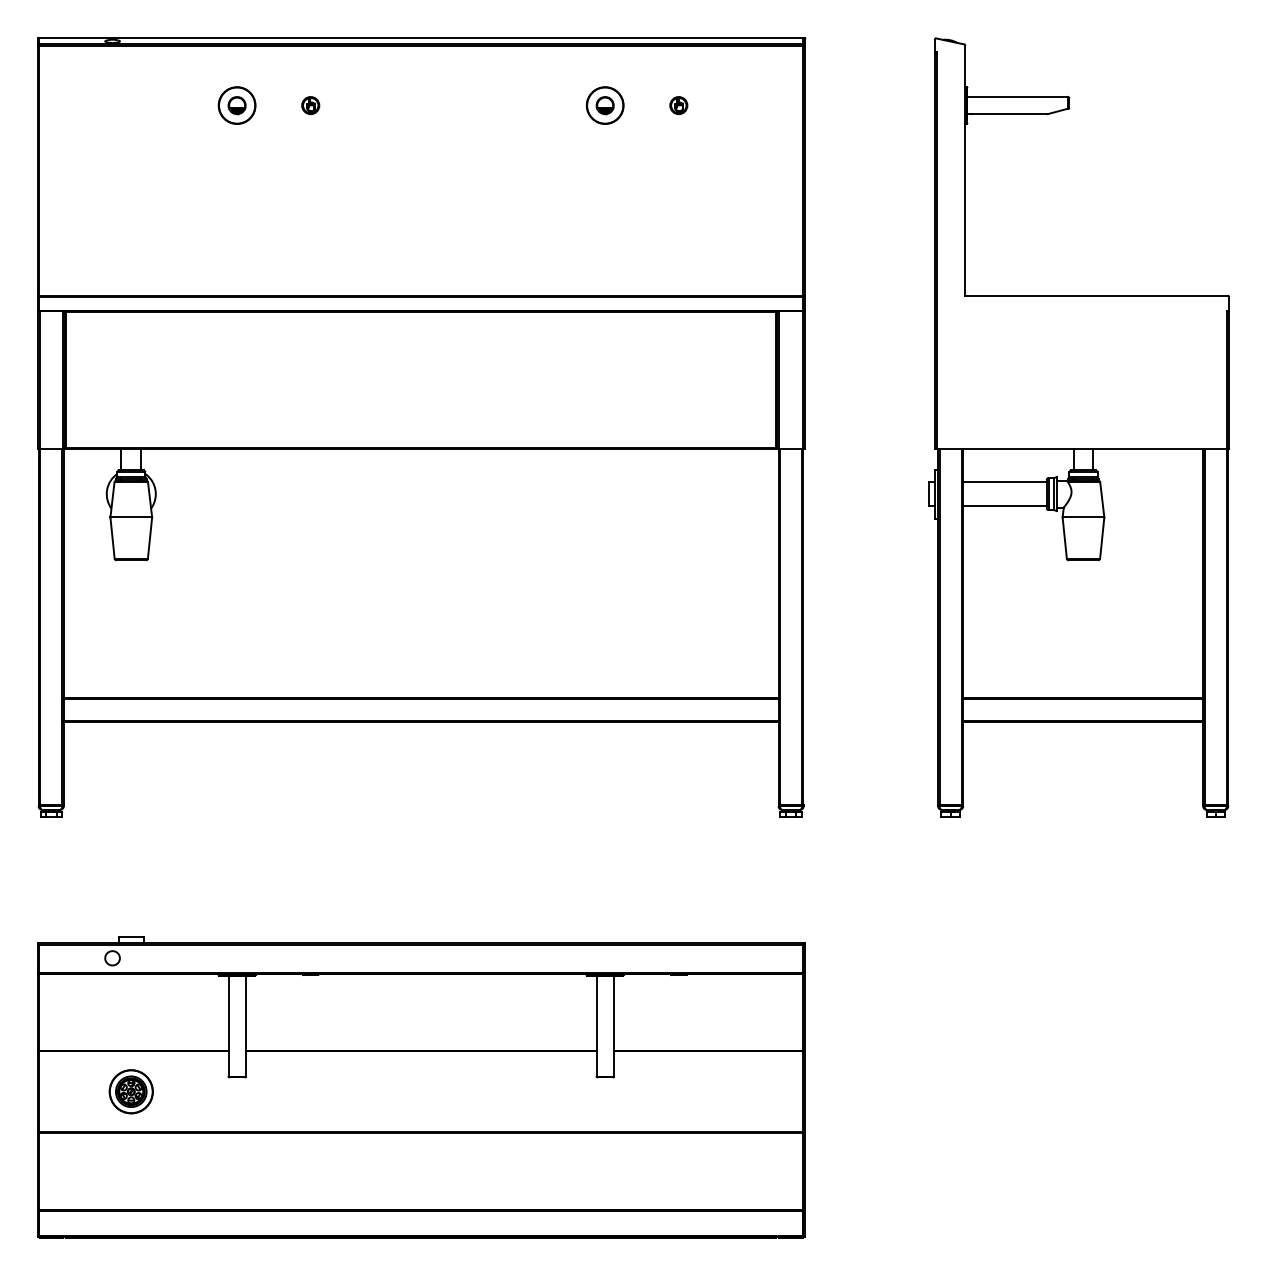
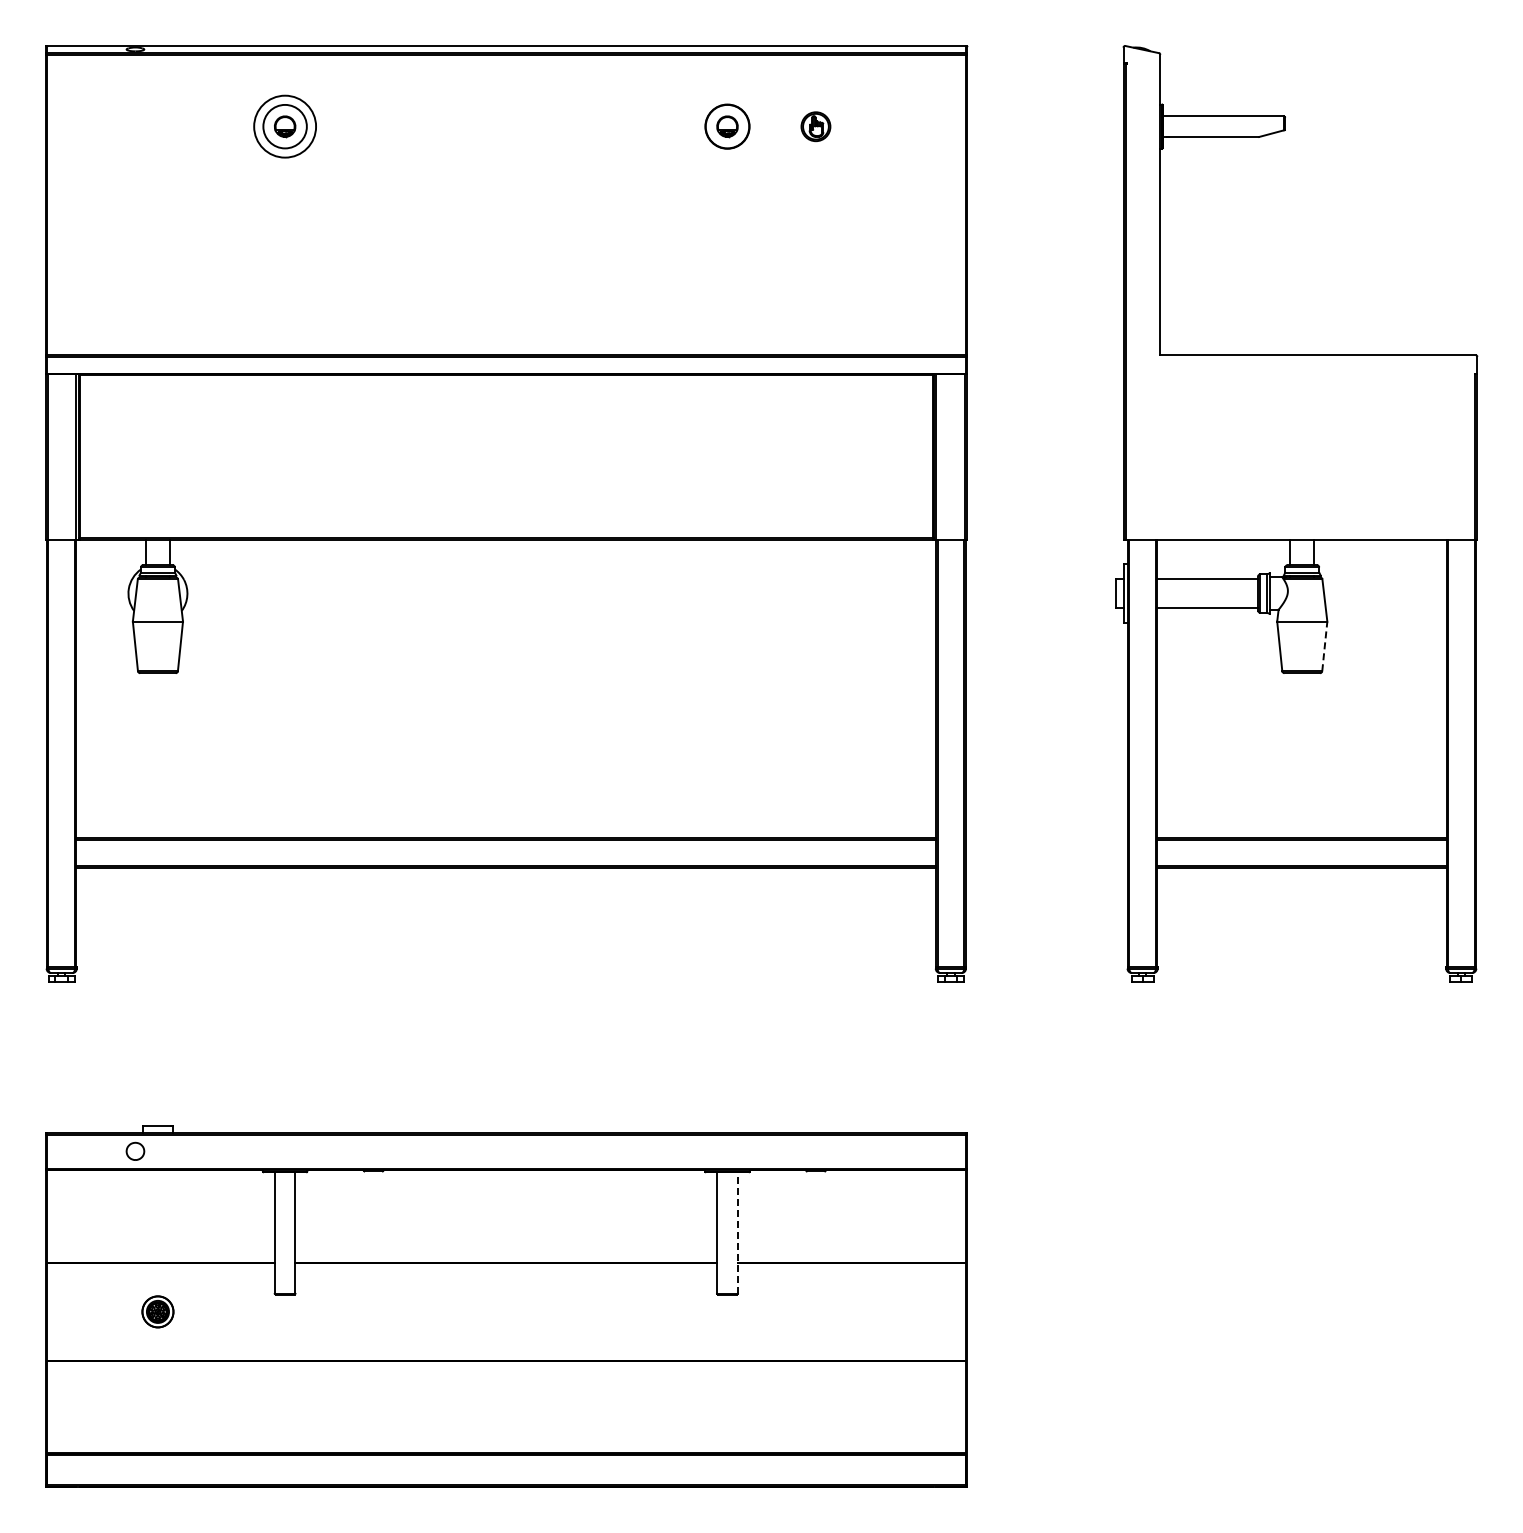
circle: (237, 105) -> (285, 126), size x1.4
part: (310, 105) -> (373, 126), removed
part: (678, 105) -> (815, 126), size x1.4
line: (1101, 538) -> (1324, 646), solid -> dashed
line: (613, 1025) -> (737, 1232), solid -> dashed
part: (130, 1091) -> (157, 1311), size x0.6

